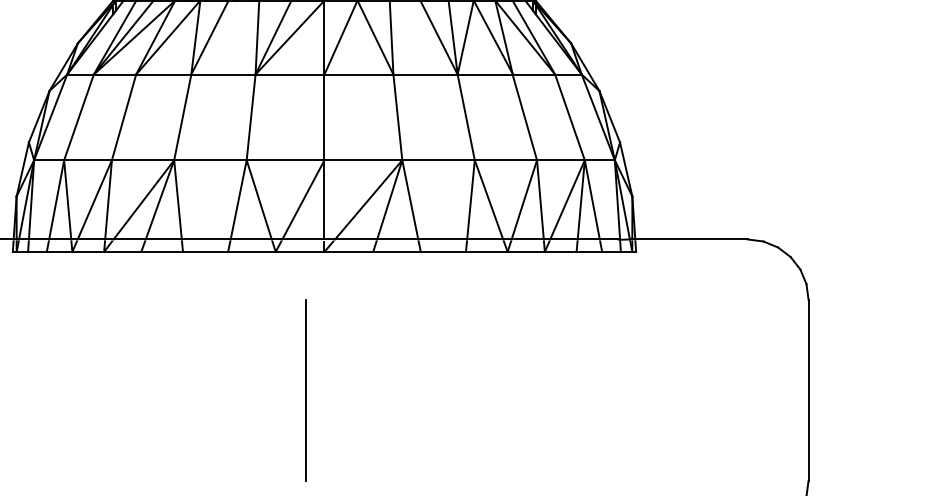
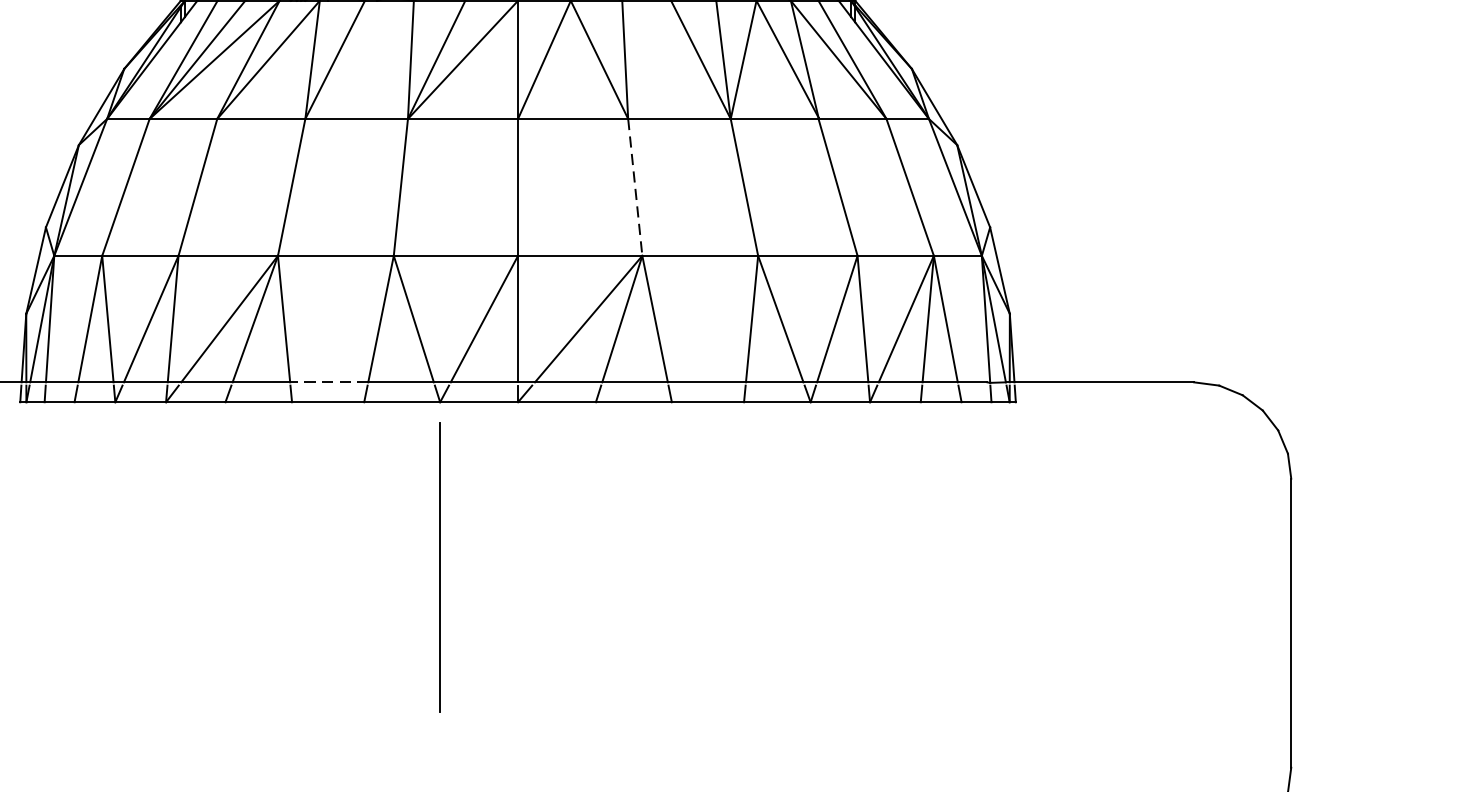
line: (397, 117) -> (634, 187), solid -> dashed
line: (205, 239) -> (327, 382), solid -> dashed
line: (305, 390) -> (439, 567), moved

